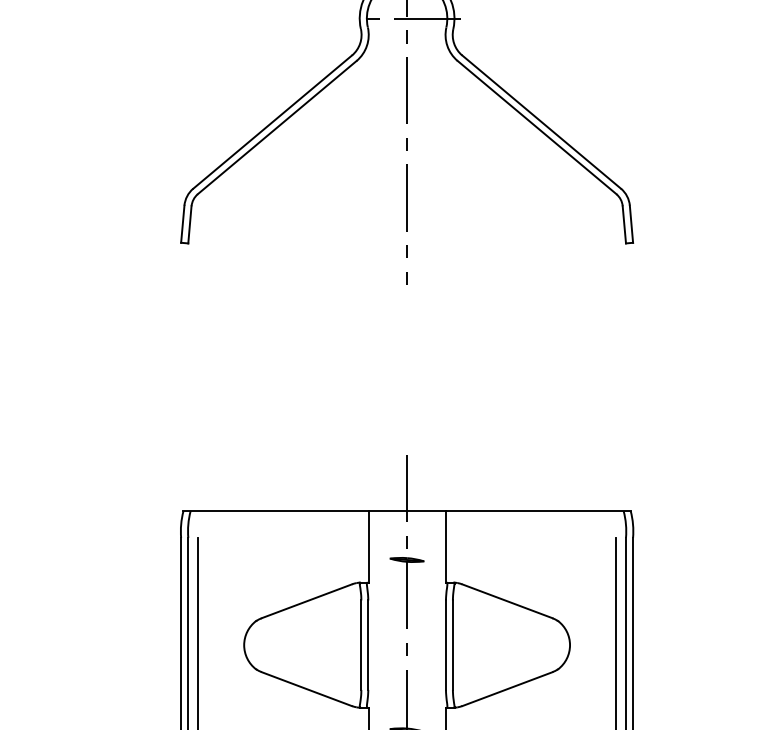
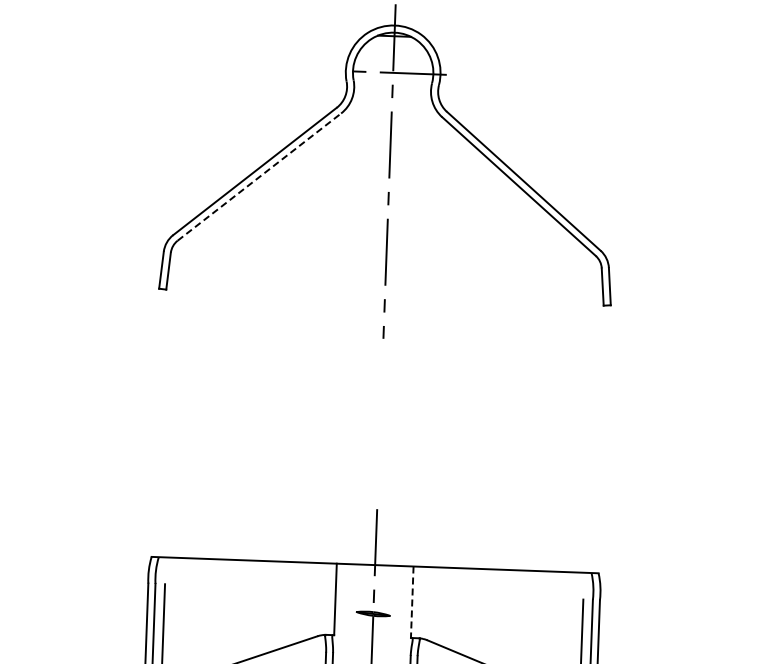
line: (277, 127) -> (259, 177), solid -> dashed
line: (445, 546) -> (412, 601), solid -> dashed

